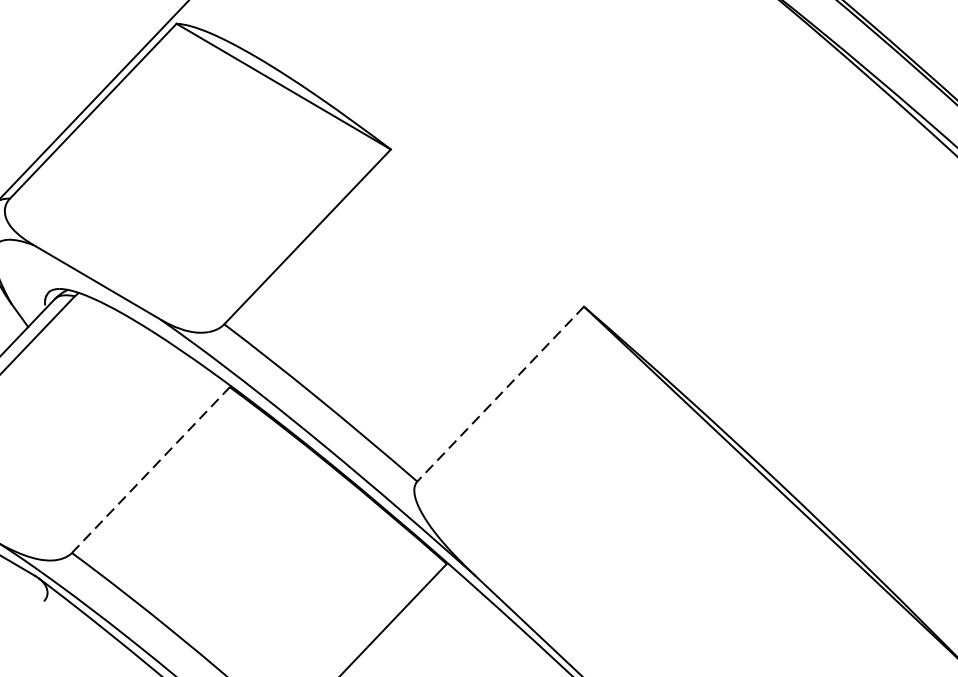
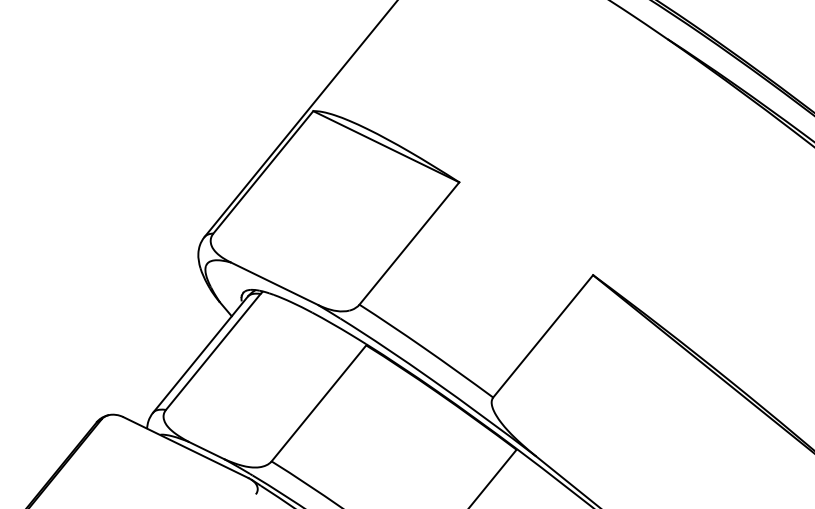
line: (501, 394) -> (543, 336), dashed -> solid
line: (150, 470) -> (318, 403), dashed -> solid

